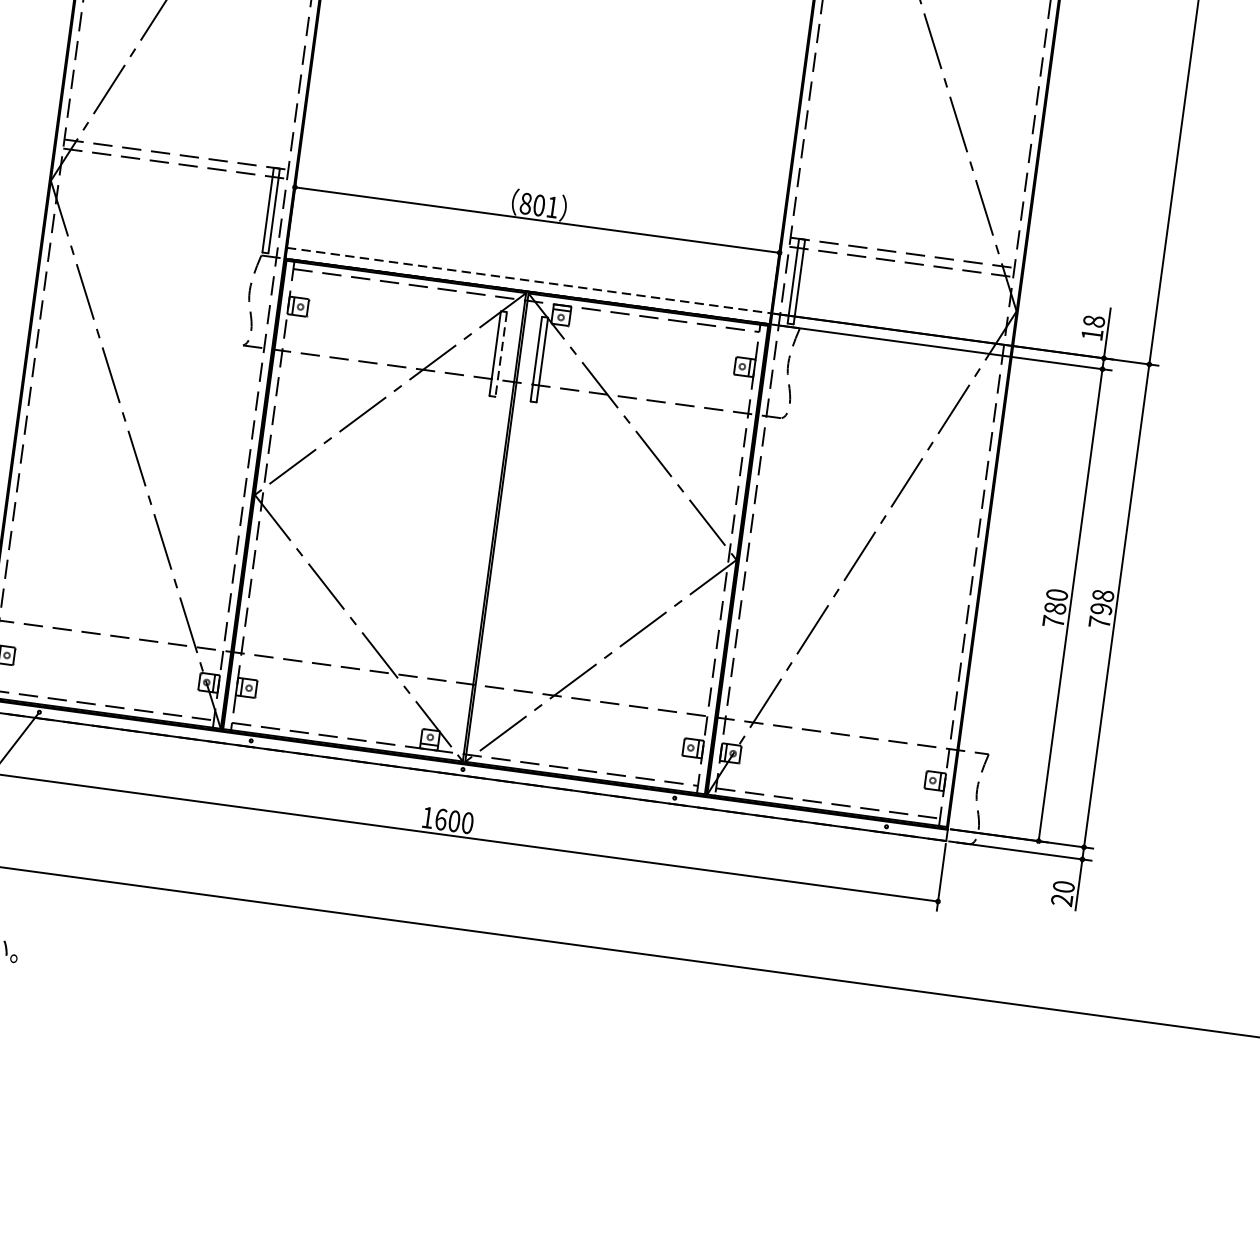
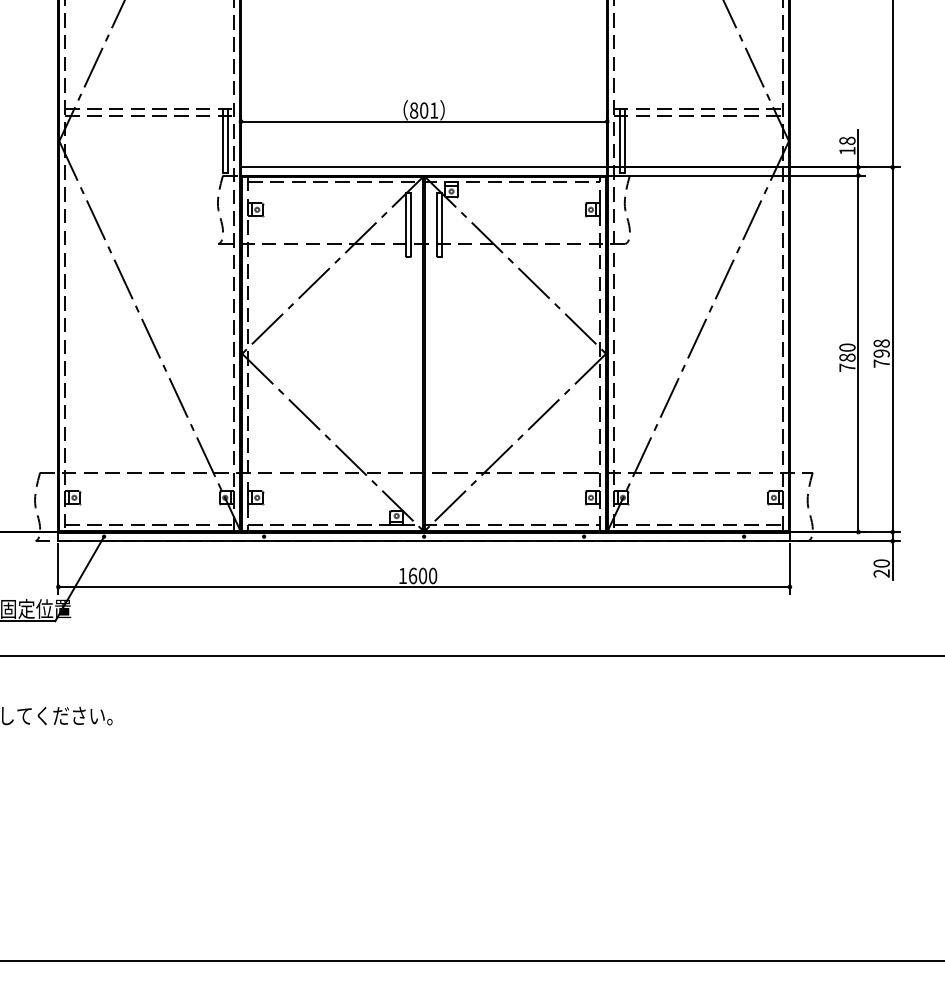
line: (529, 280) -> (424, 167), dashed -> solid
line: (500, 353) -> (410, 224), dashed -> solid

